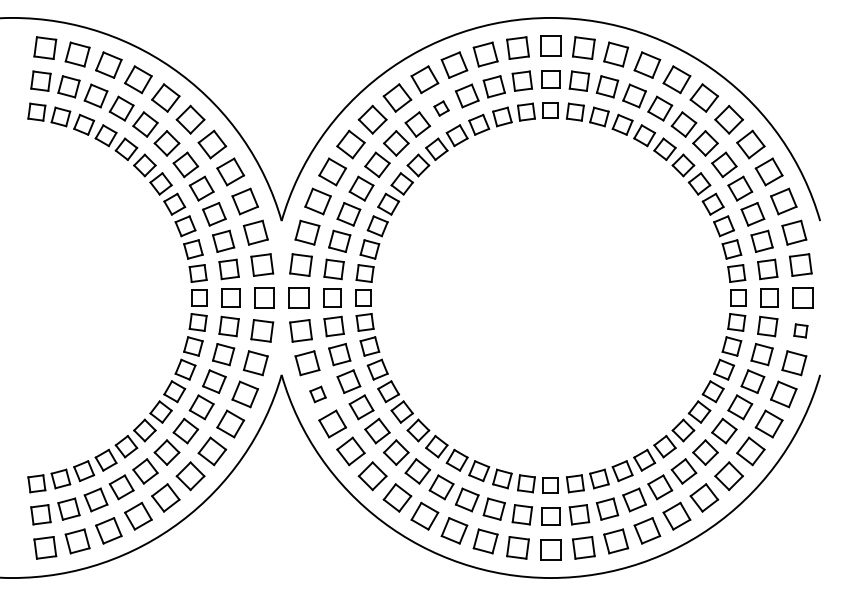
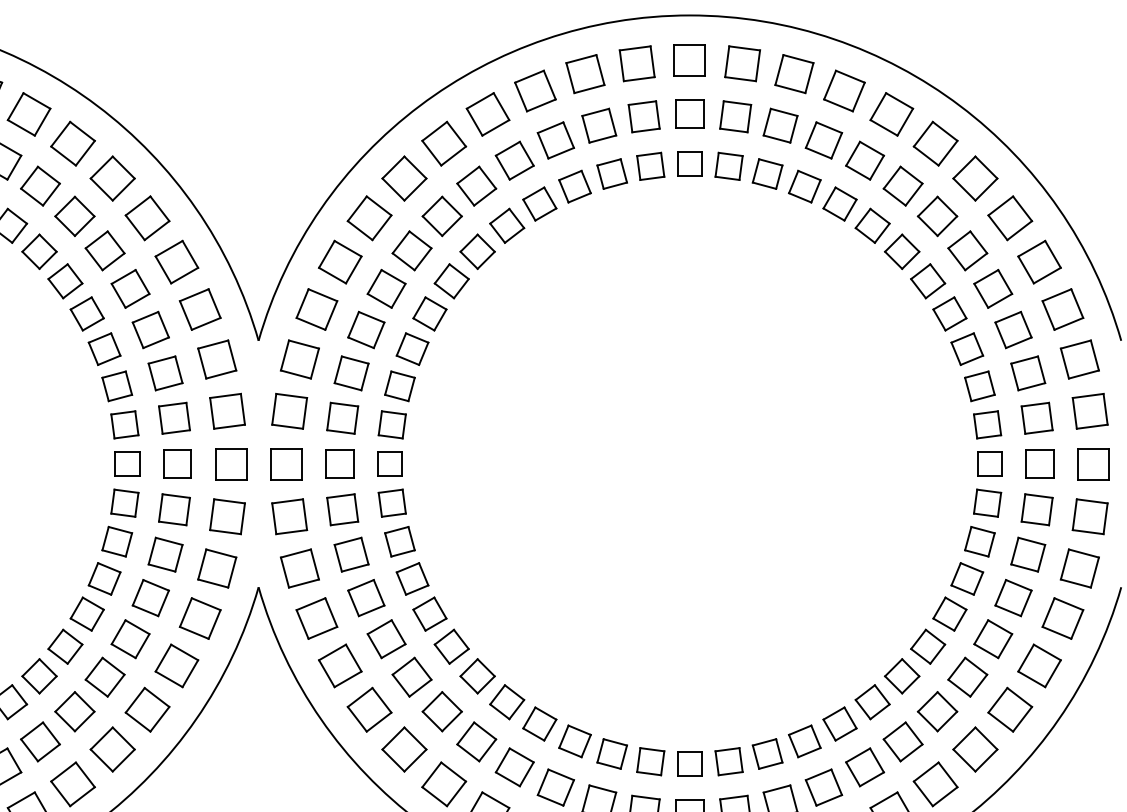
part: (441, 108) -> (514, 160), size x1.67
part: (800, 330) -> (1089, 516), size x1.67
part: (317, 394) -> (316, 618), size x1.67

